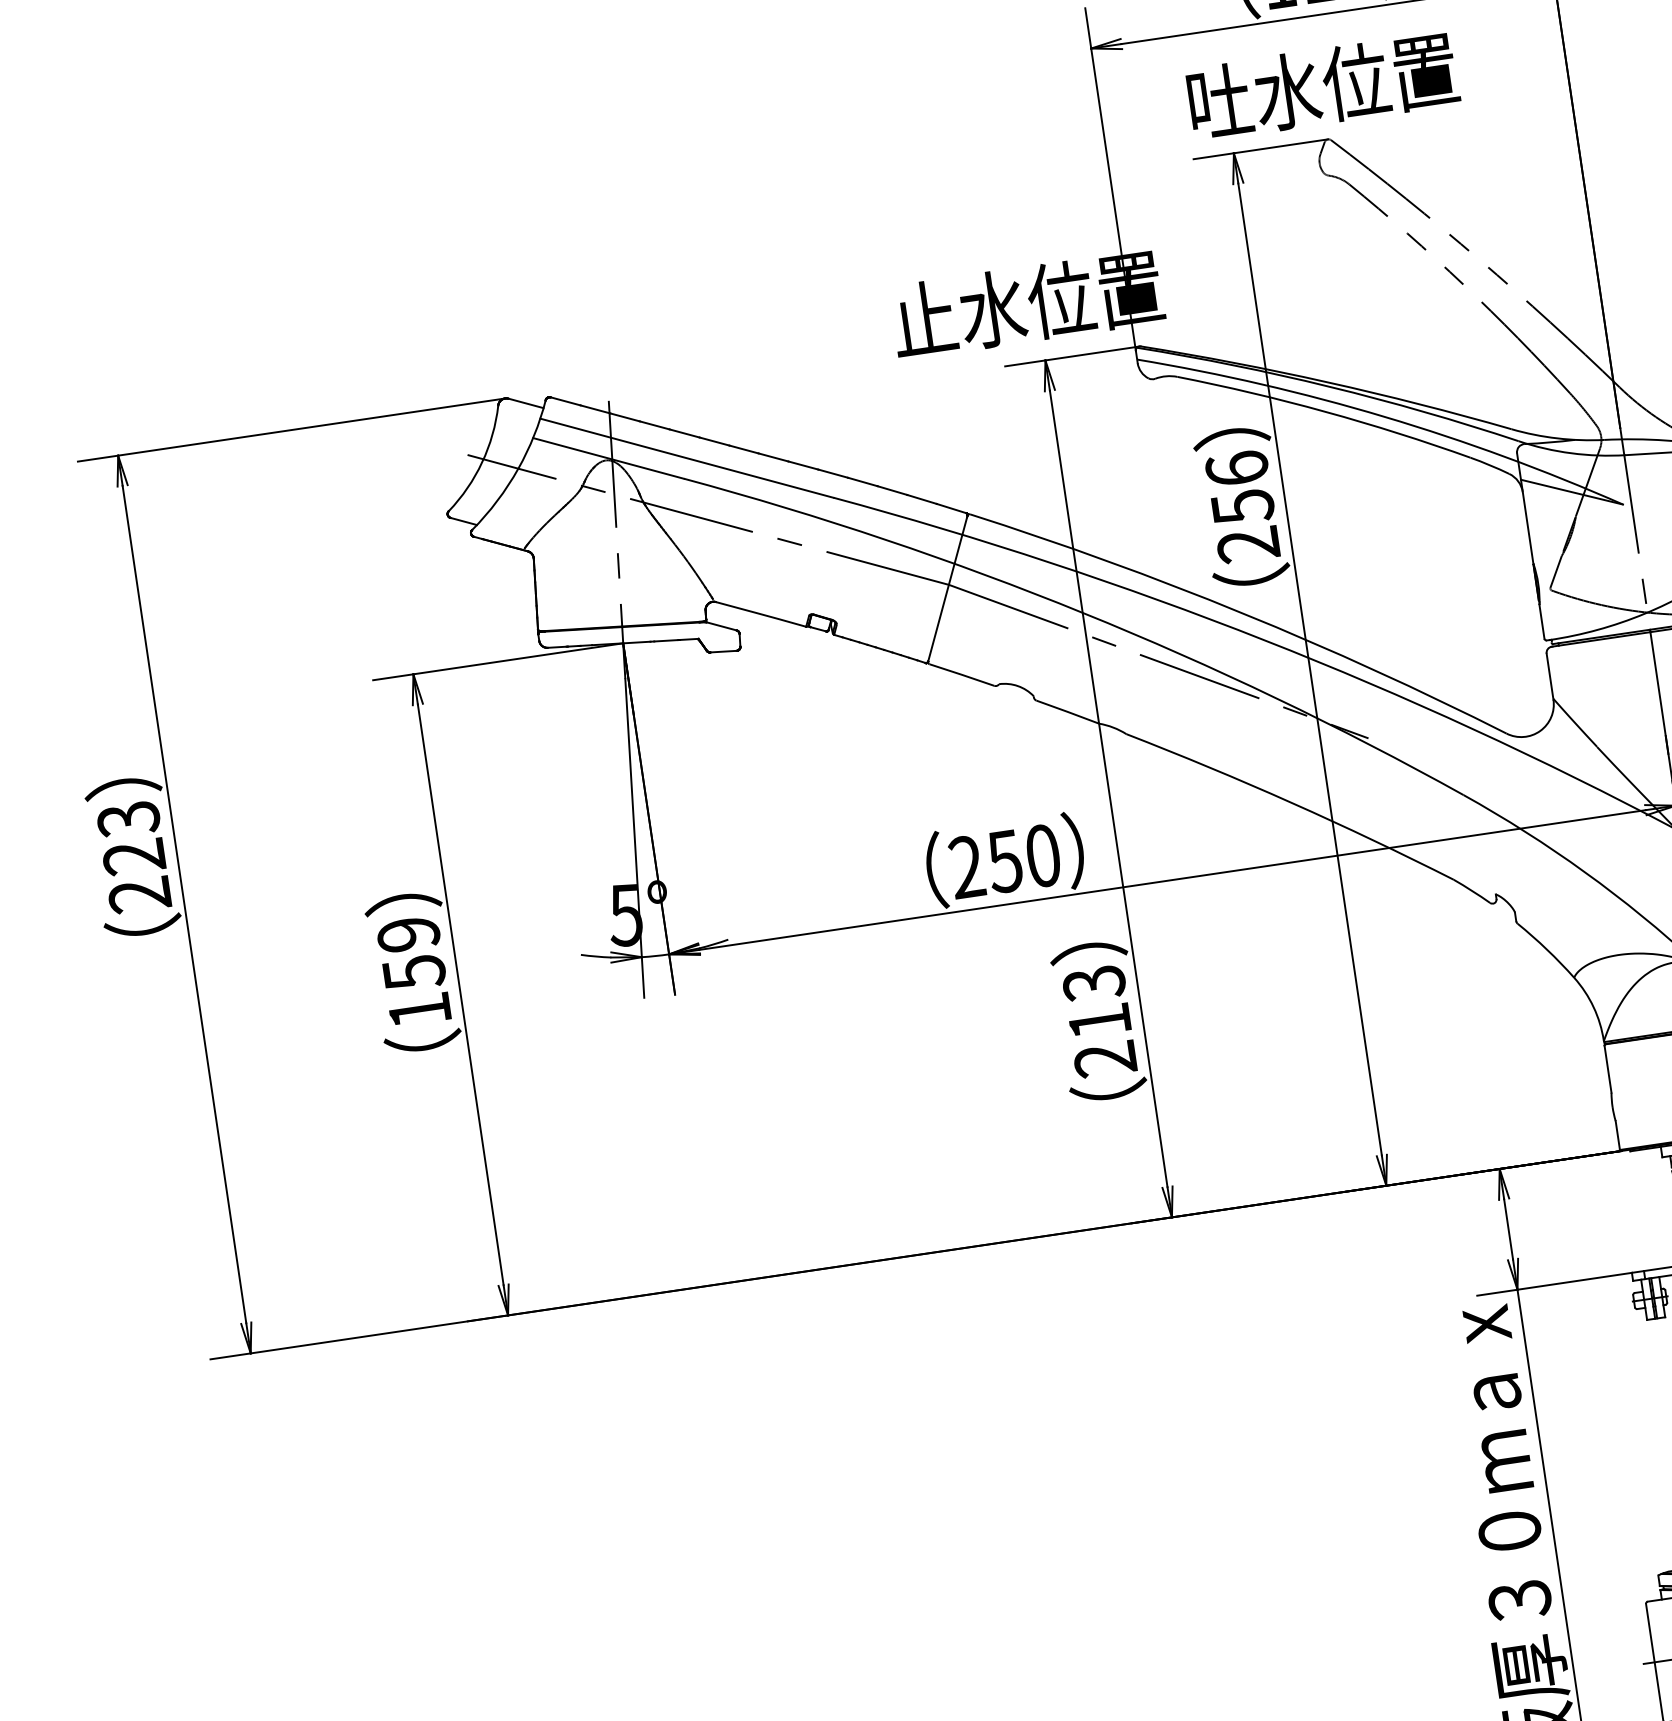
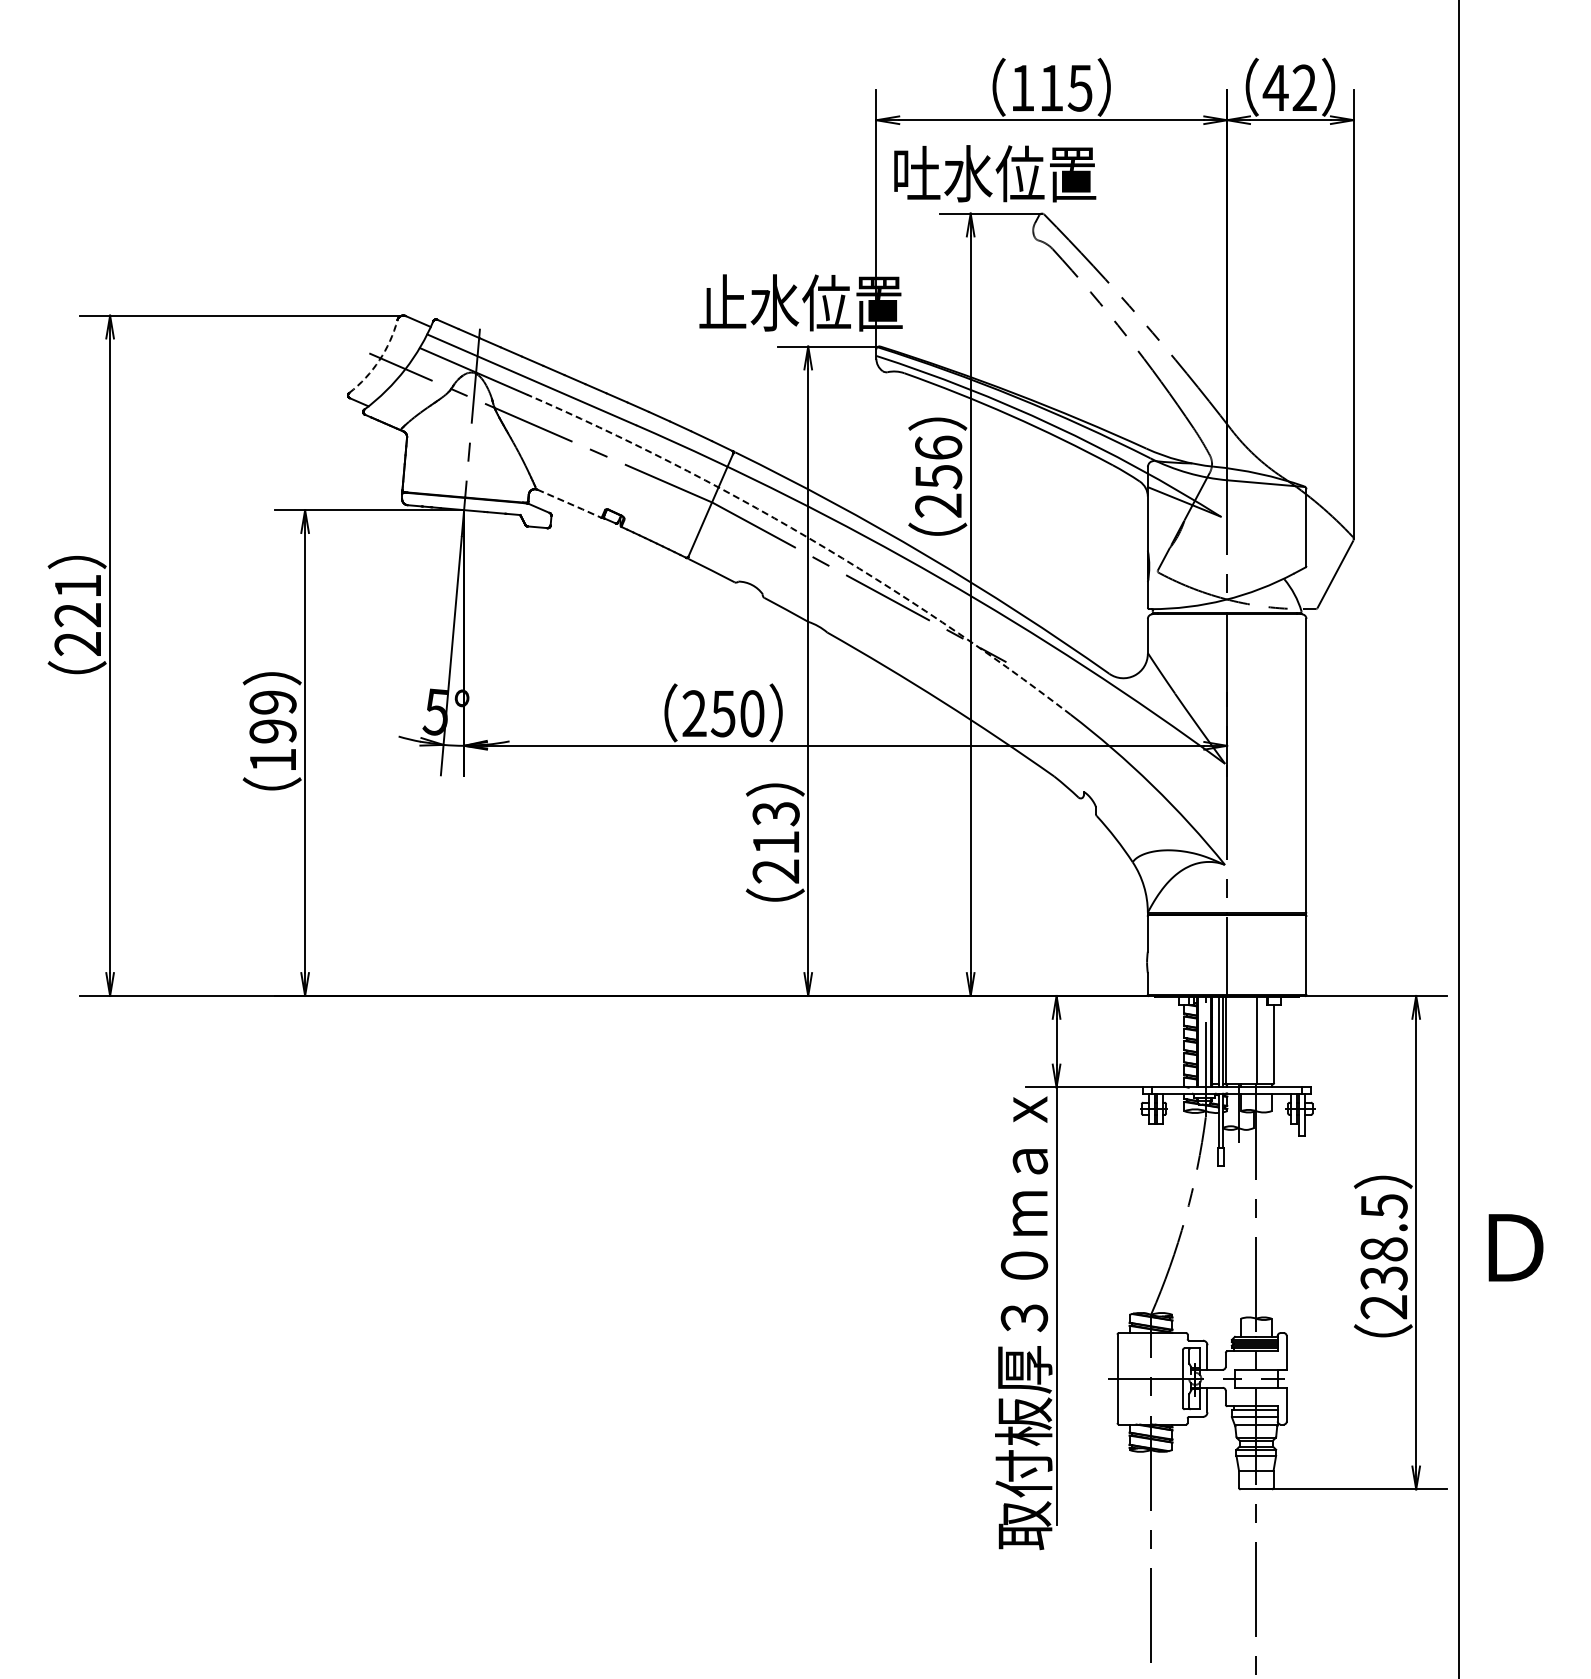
text: (1323, 86) -> (995, 173), moved
arc: (482, 462) -> (379, 360), solid -> dashed
line: (762, 613) -> (570, 503), solid -> dashed
arc: (1083, 613) -> (808, 538), solid -> dashed
text: (127, 819) -> (77, 586), 223 -> 221
text: (413, 972) -> (272, 731), 159 -> 199

